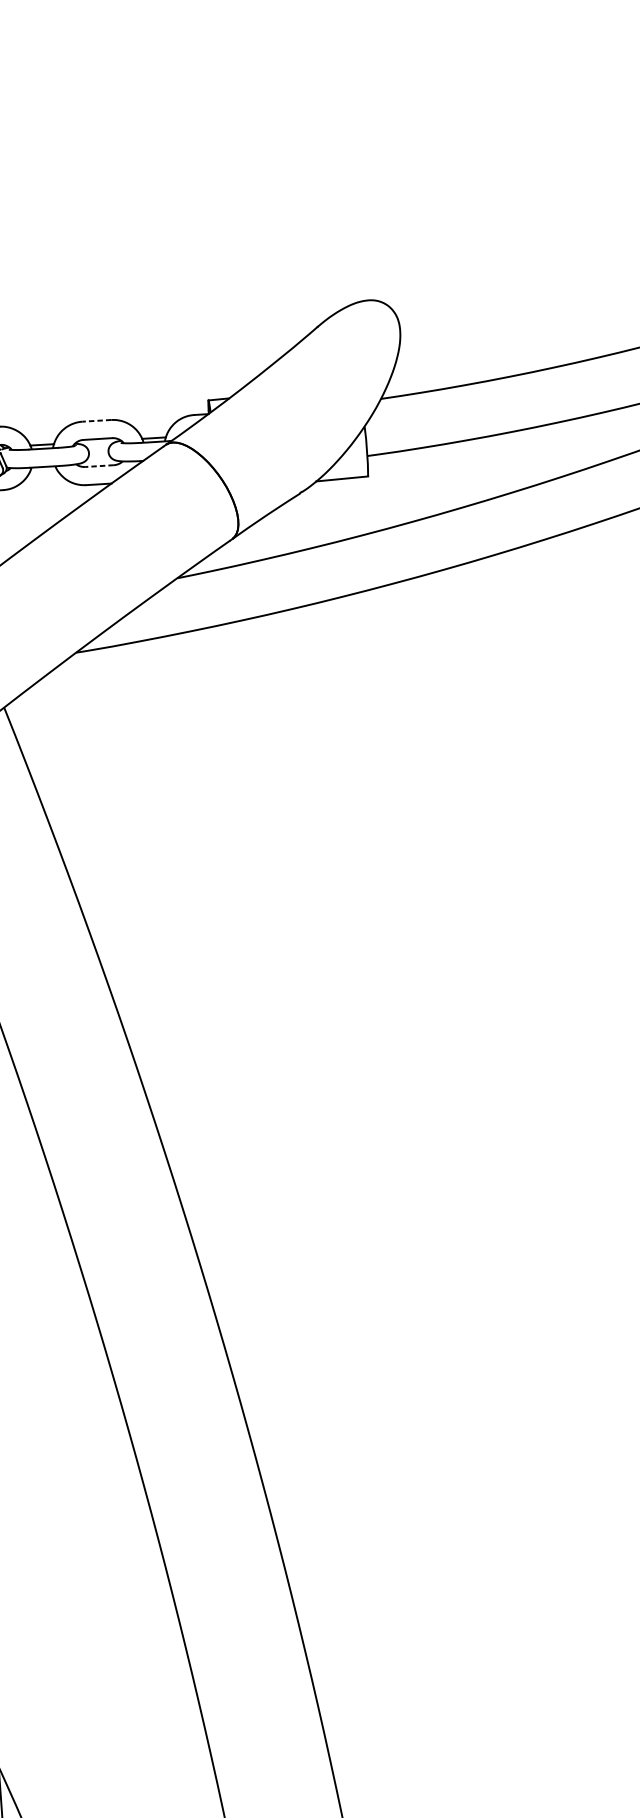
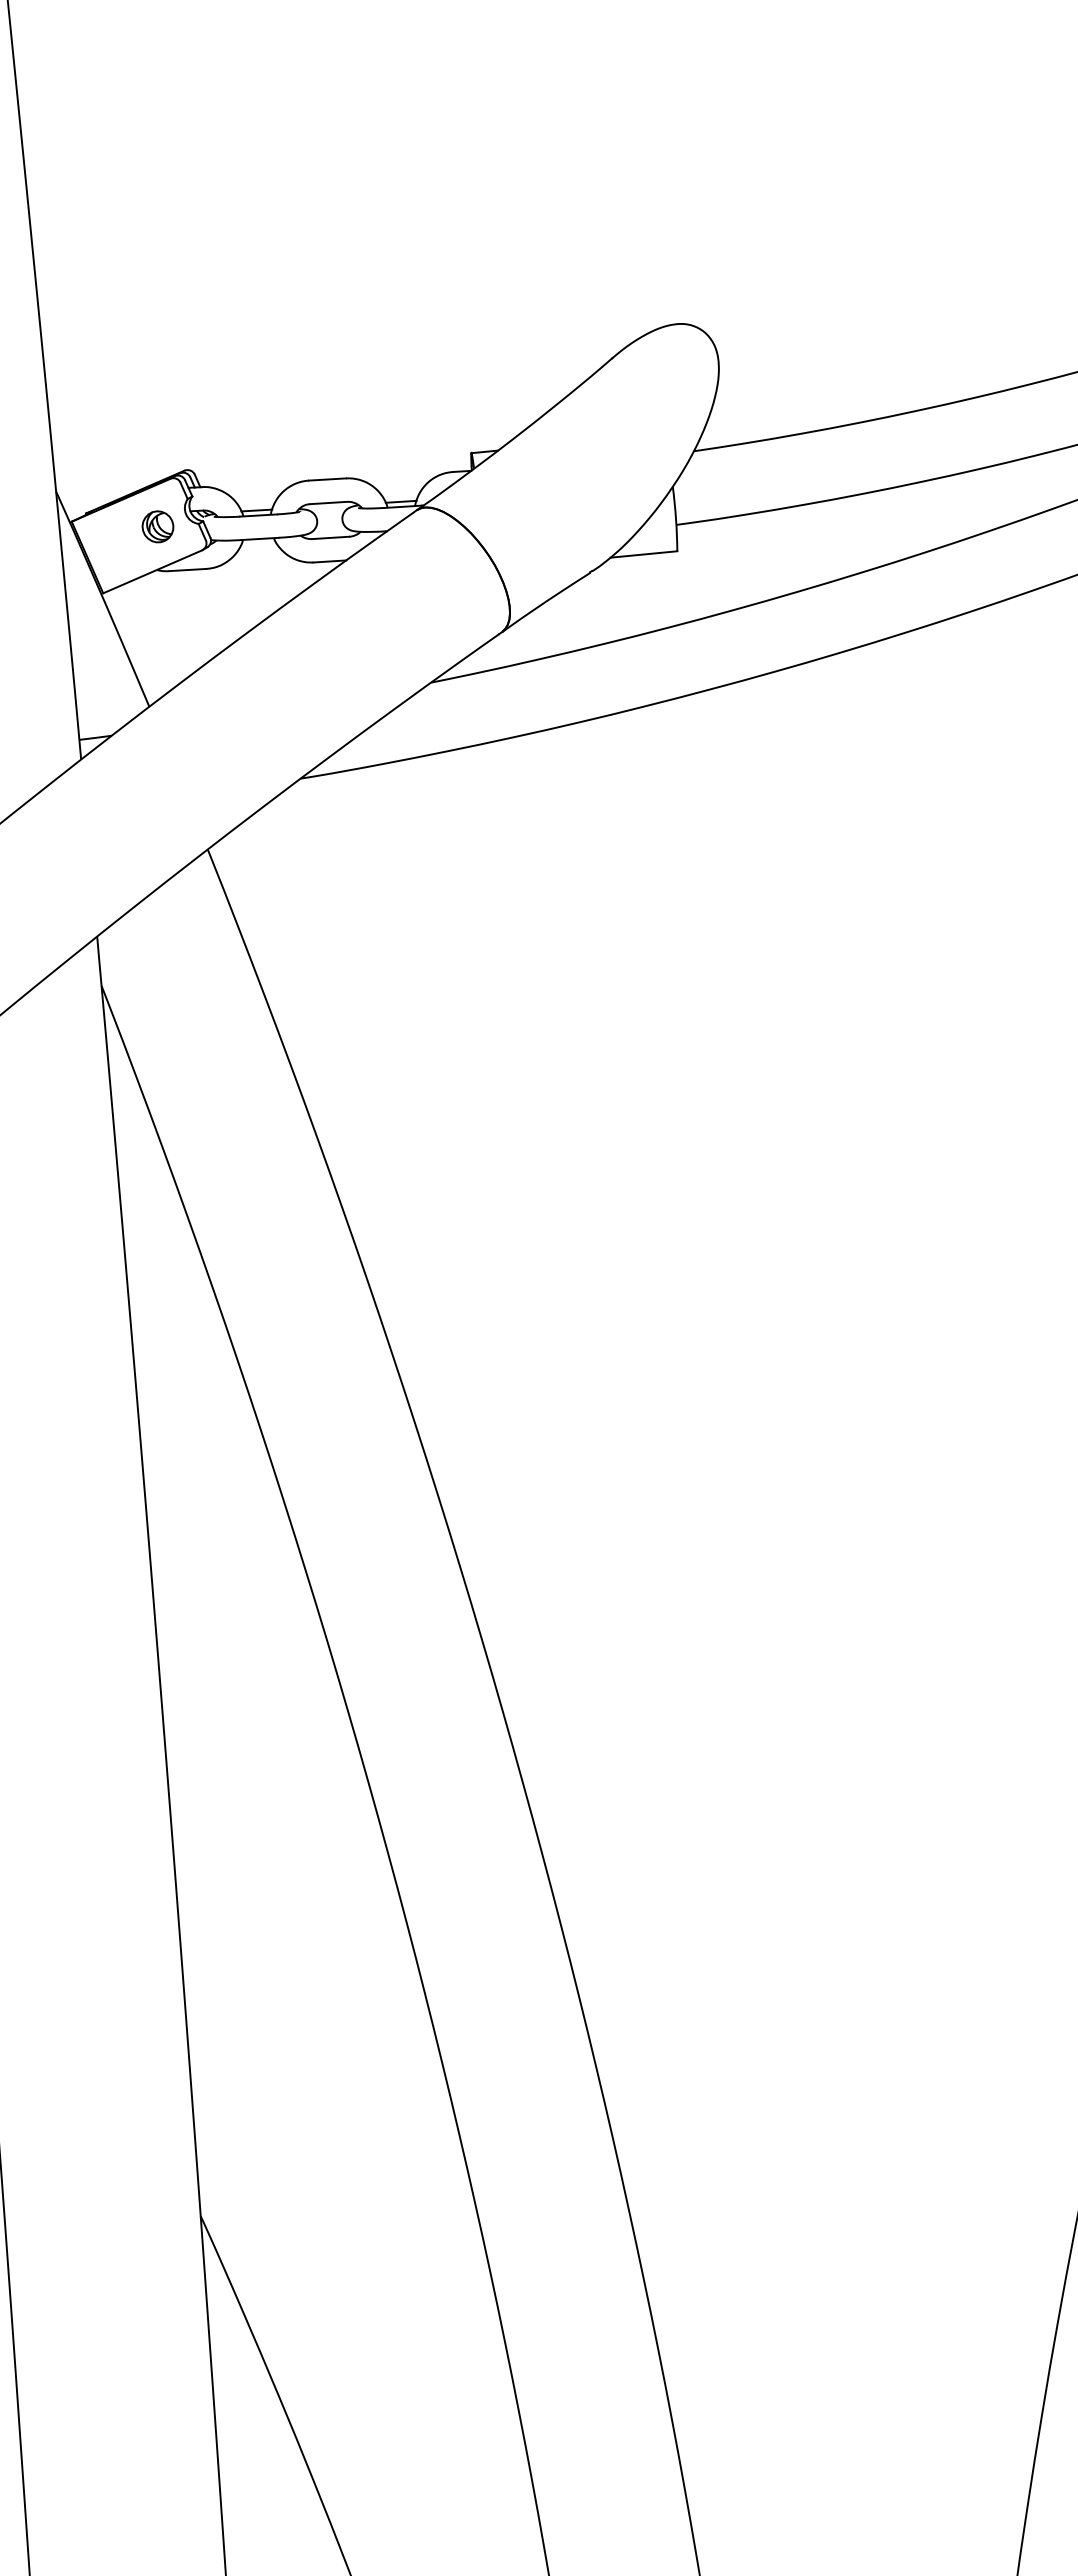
line: (96, 420) -> (327, 479), dashed -> solid
line: (99, 465) -> (330, 537), dashed -> solid

